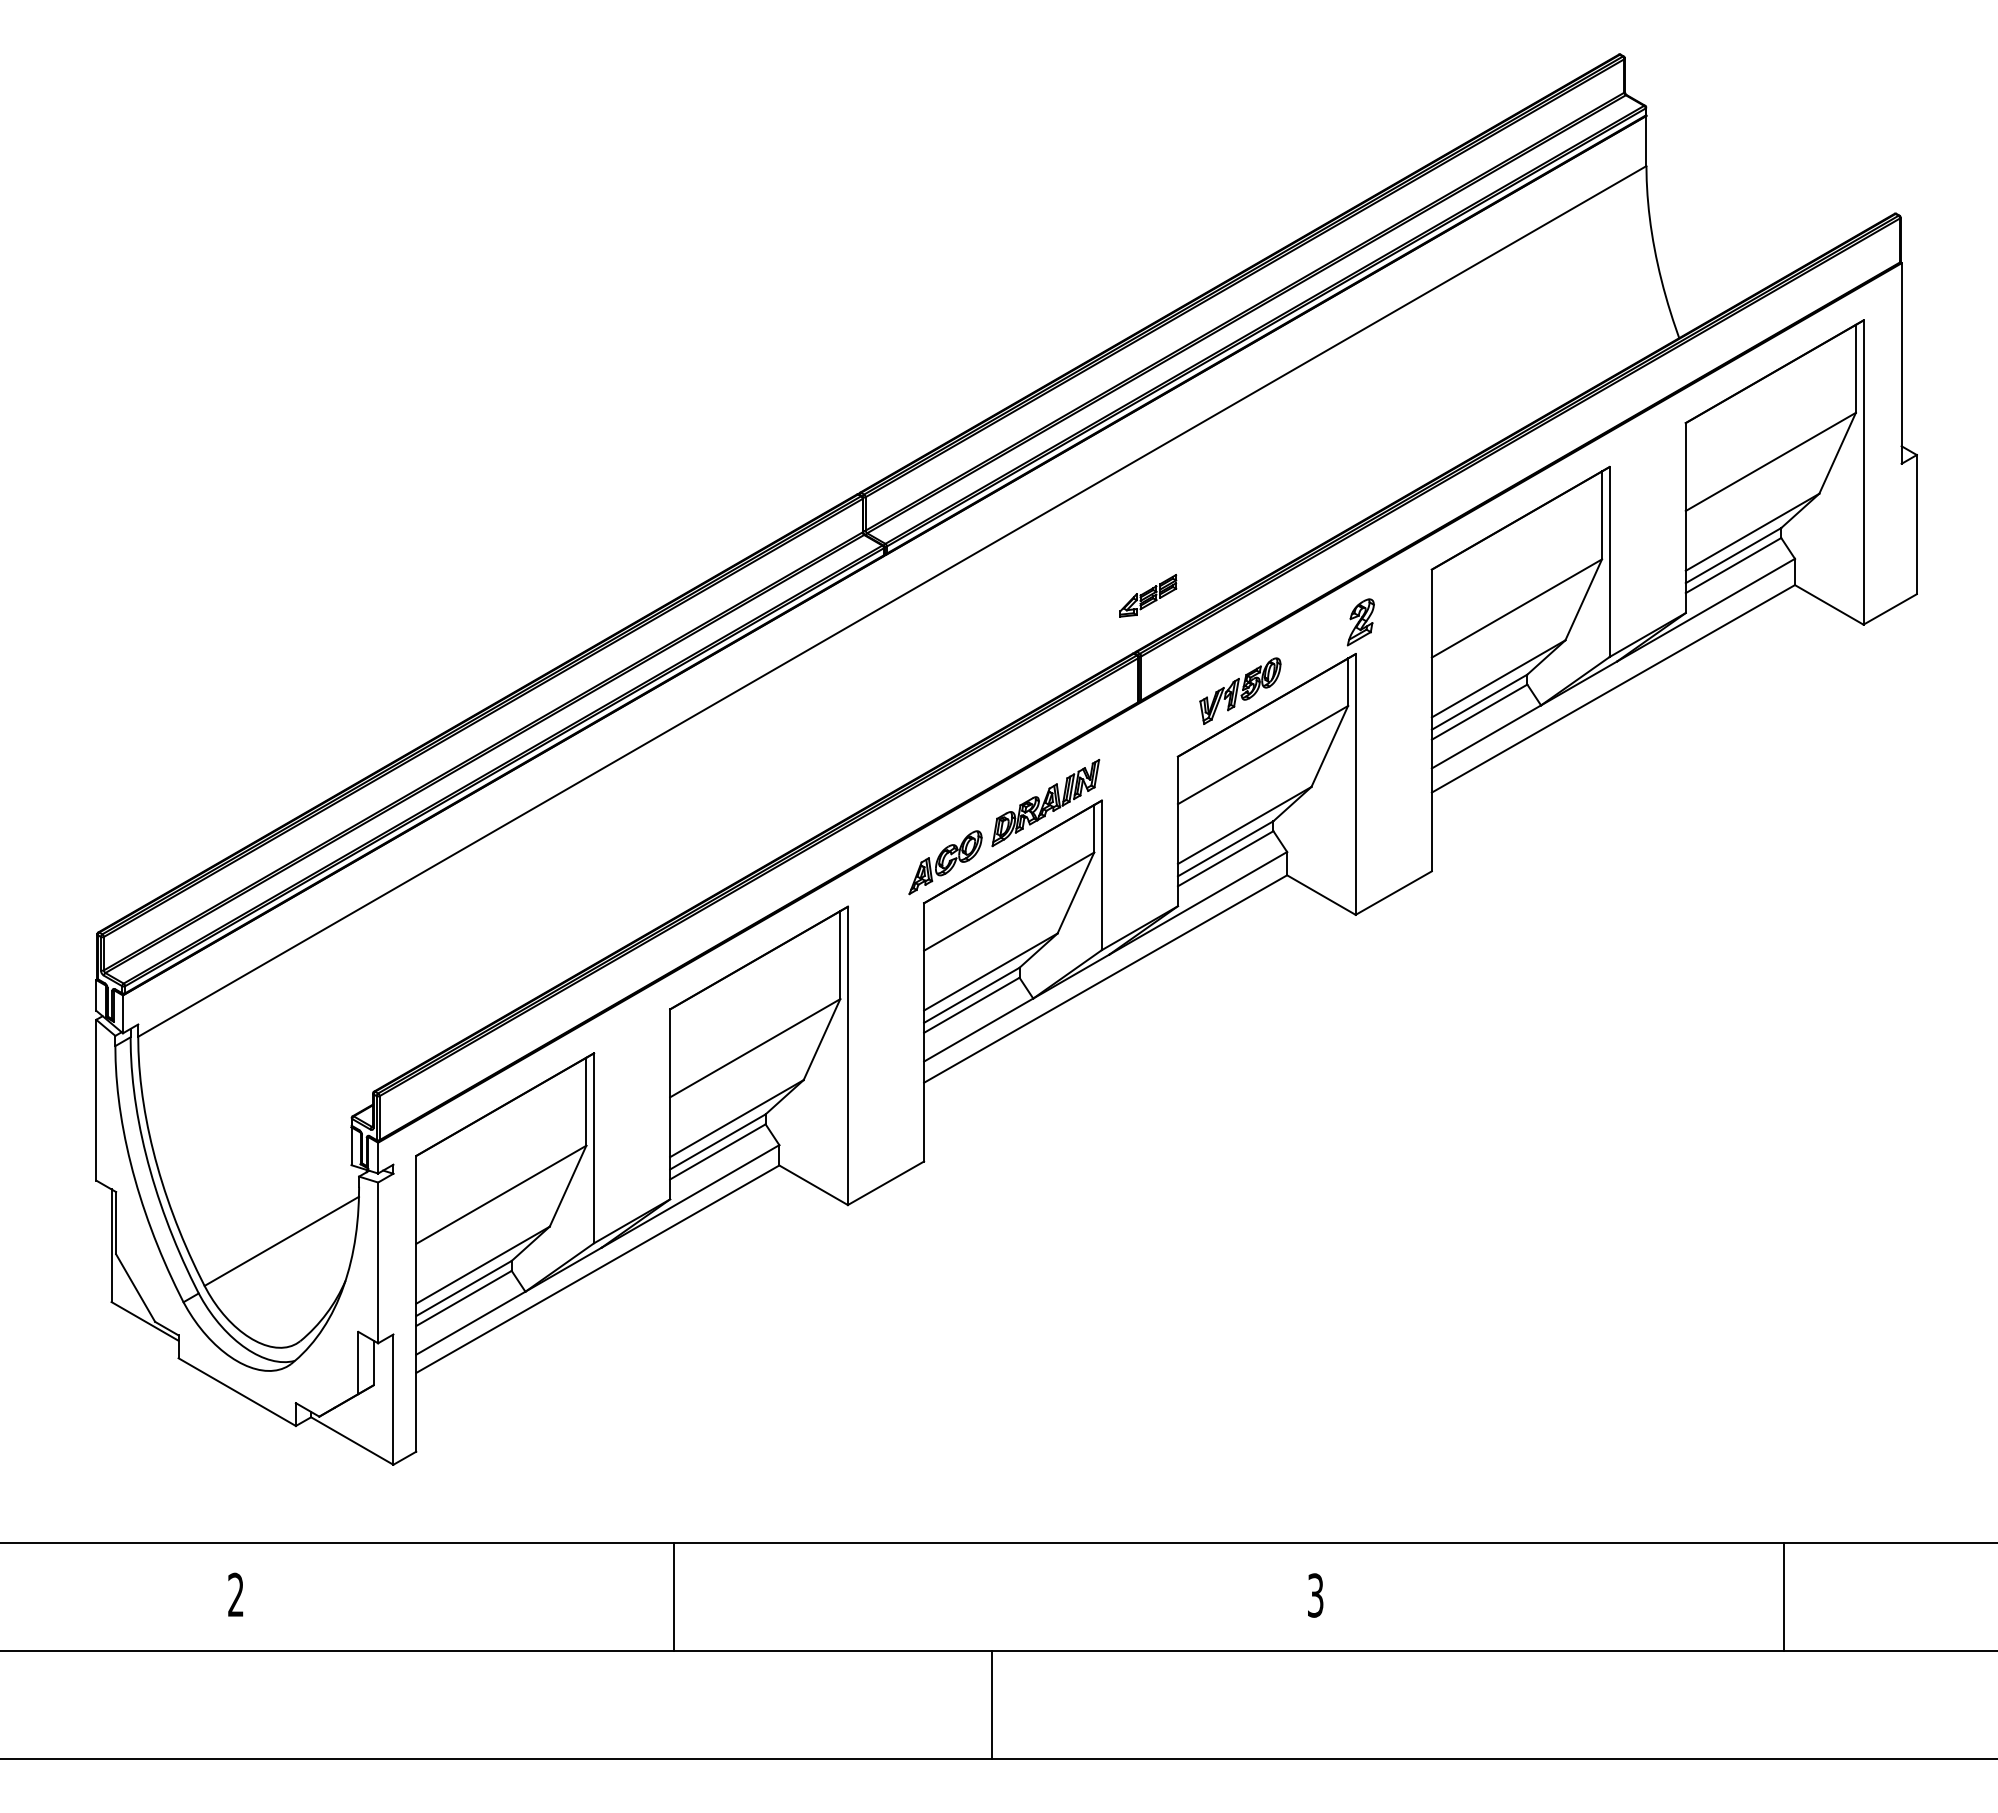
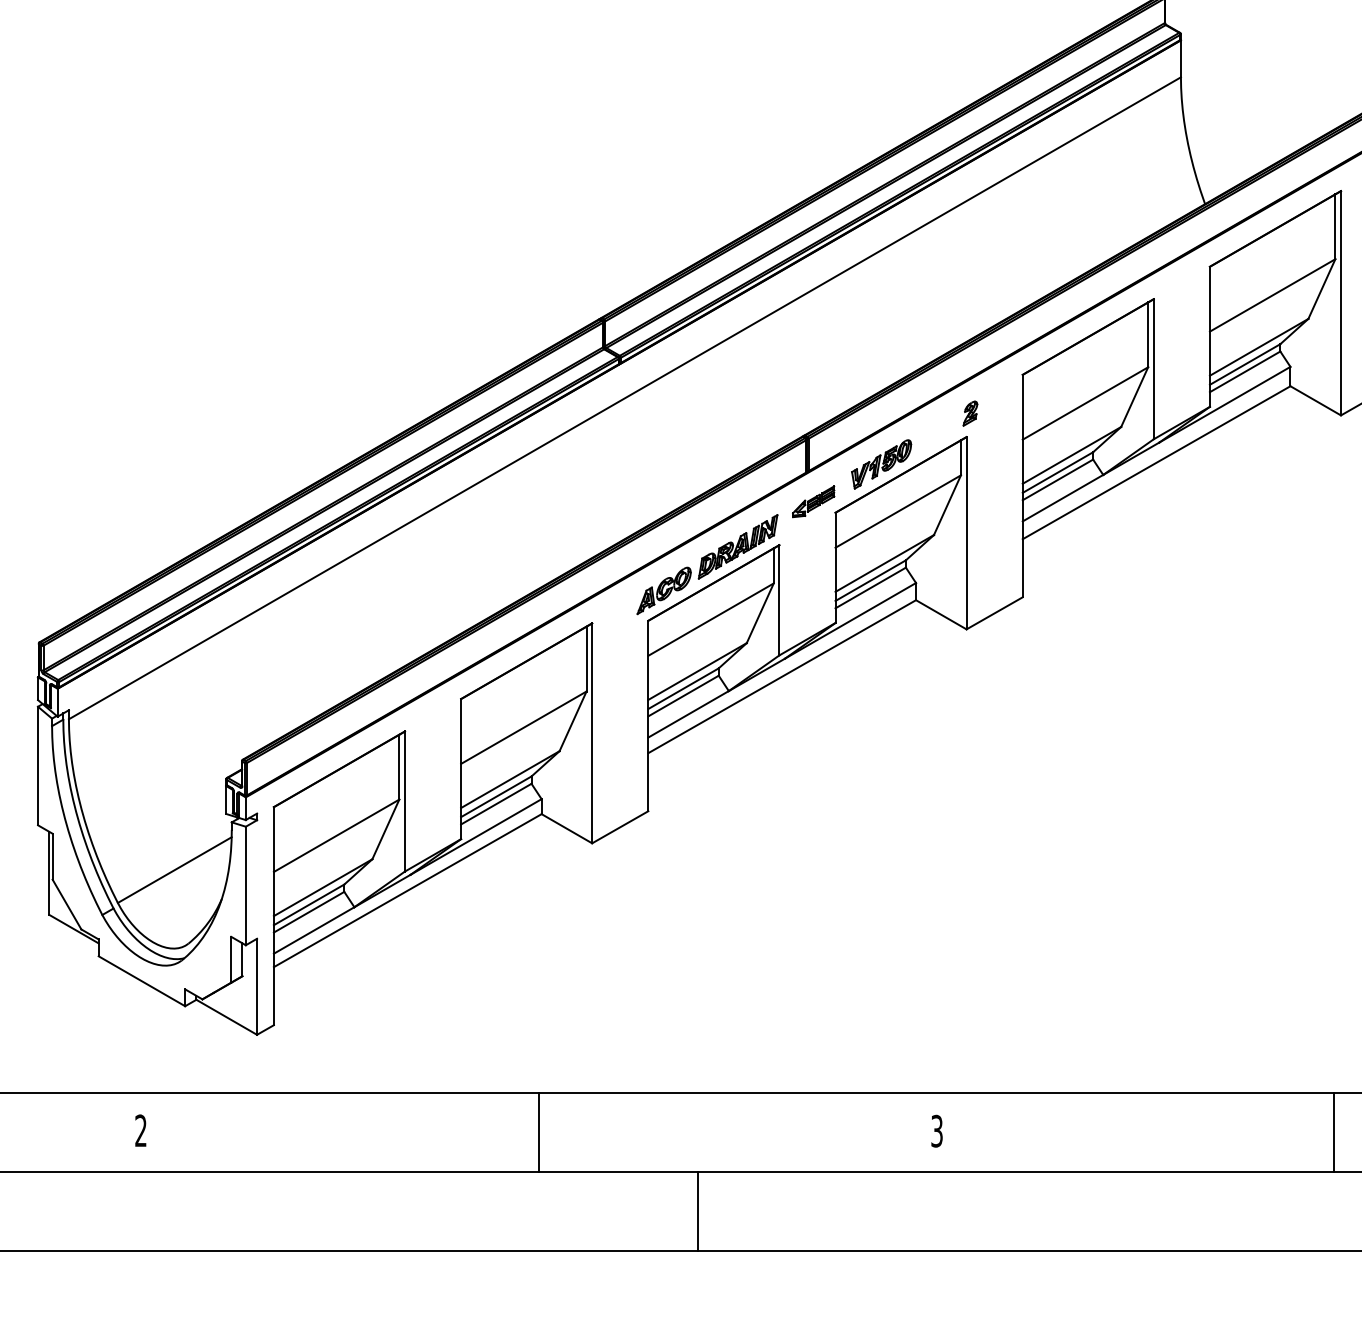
part: (1148, 595) -> (813, 501), moved
part: (1360, 622) -> (970, 413), size x0.71
line: (674, 1596) -> (539, 1131), moved
line: (1784, 1596) -> (1333, 1131), moved

